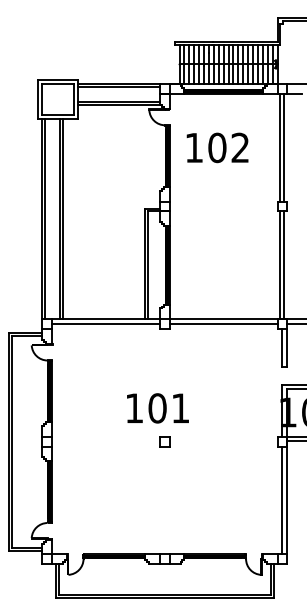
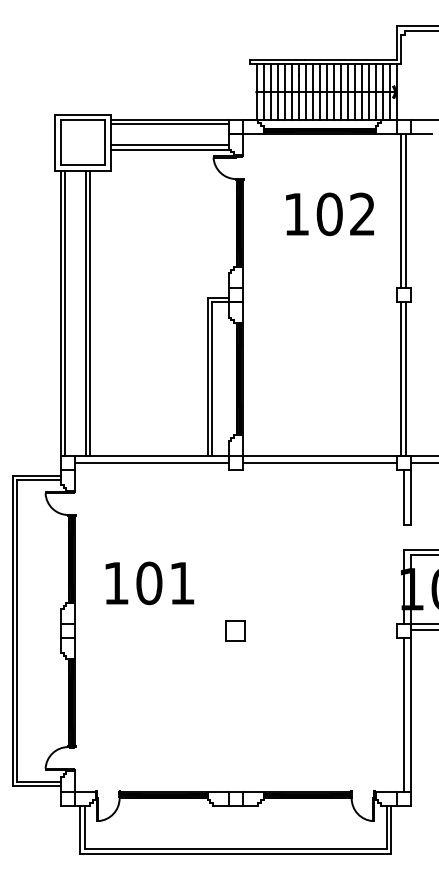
text: (217, 148) -> (329, 214), moved
text: (157, 408) -> (149, 583), moved
part: (164, 441) -> (235, 630), size x1.4

